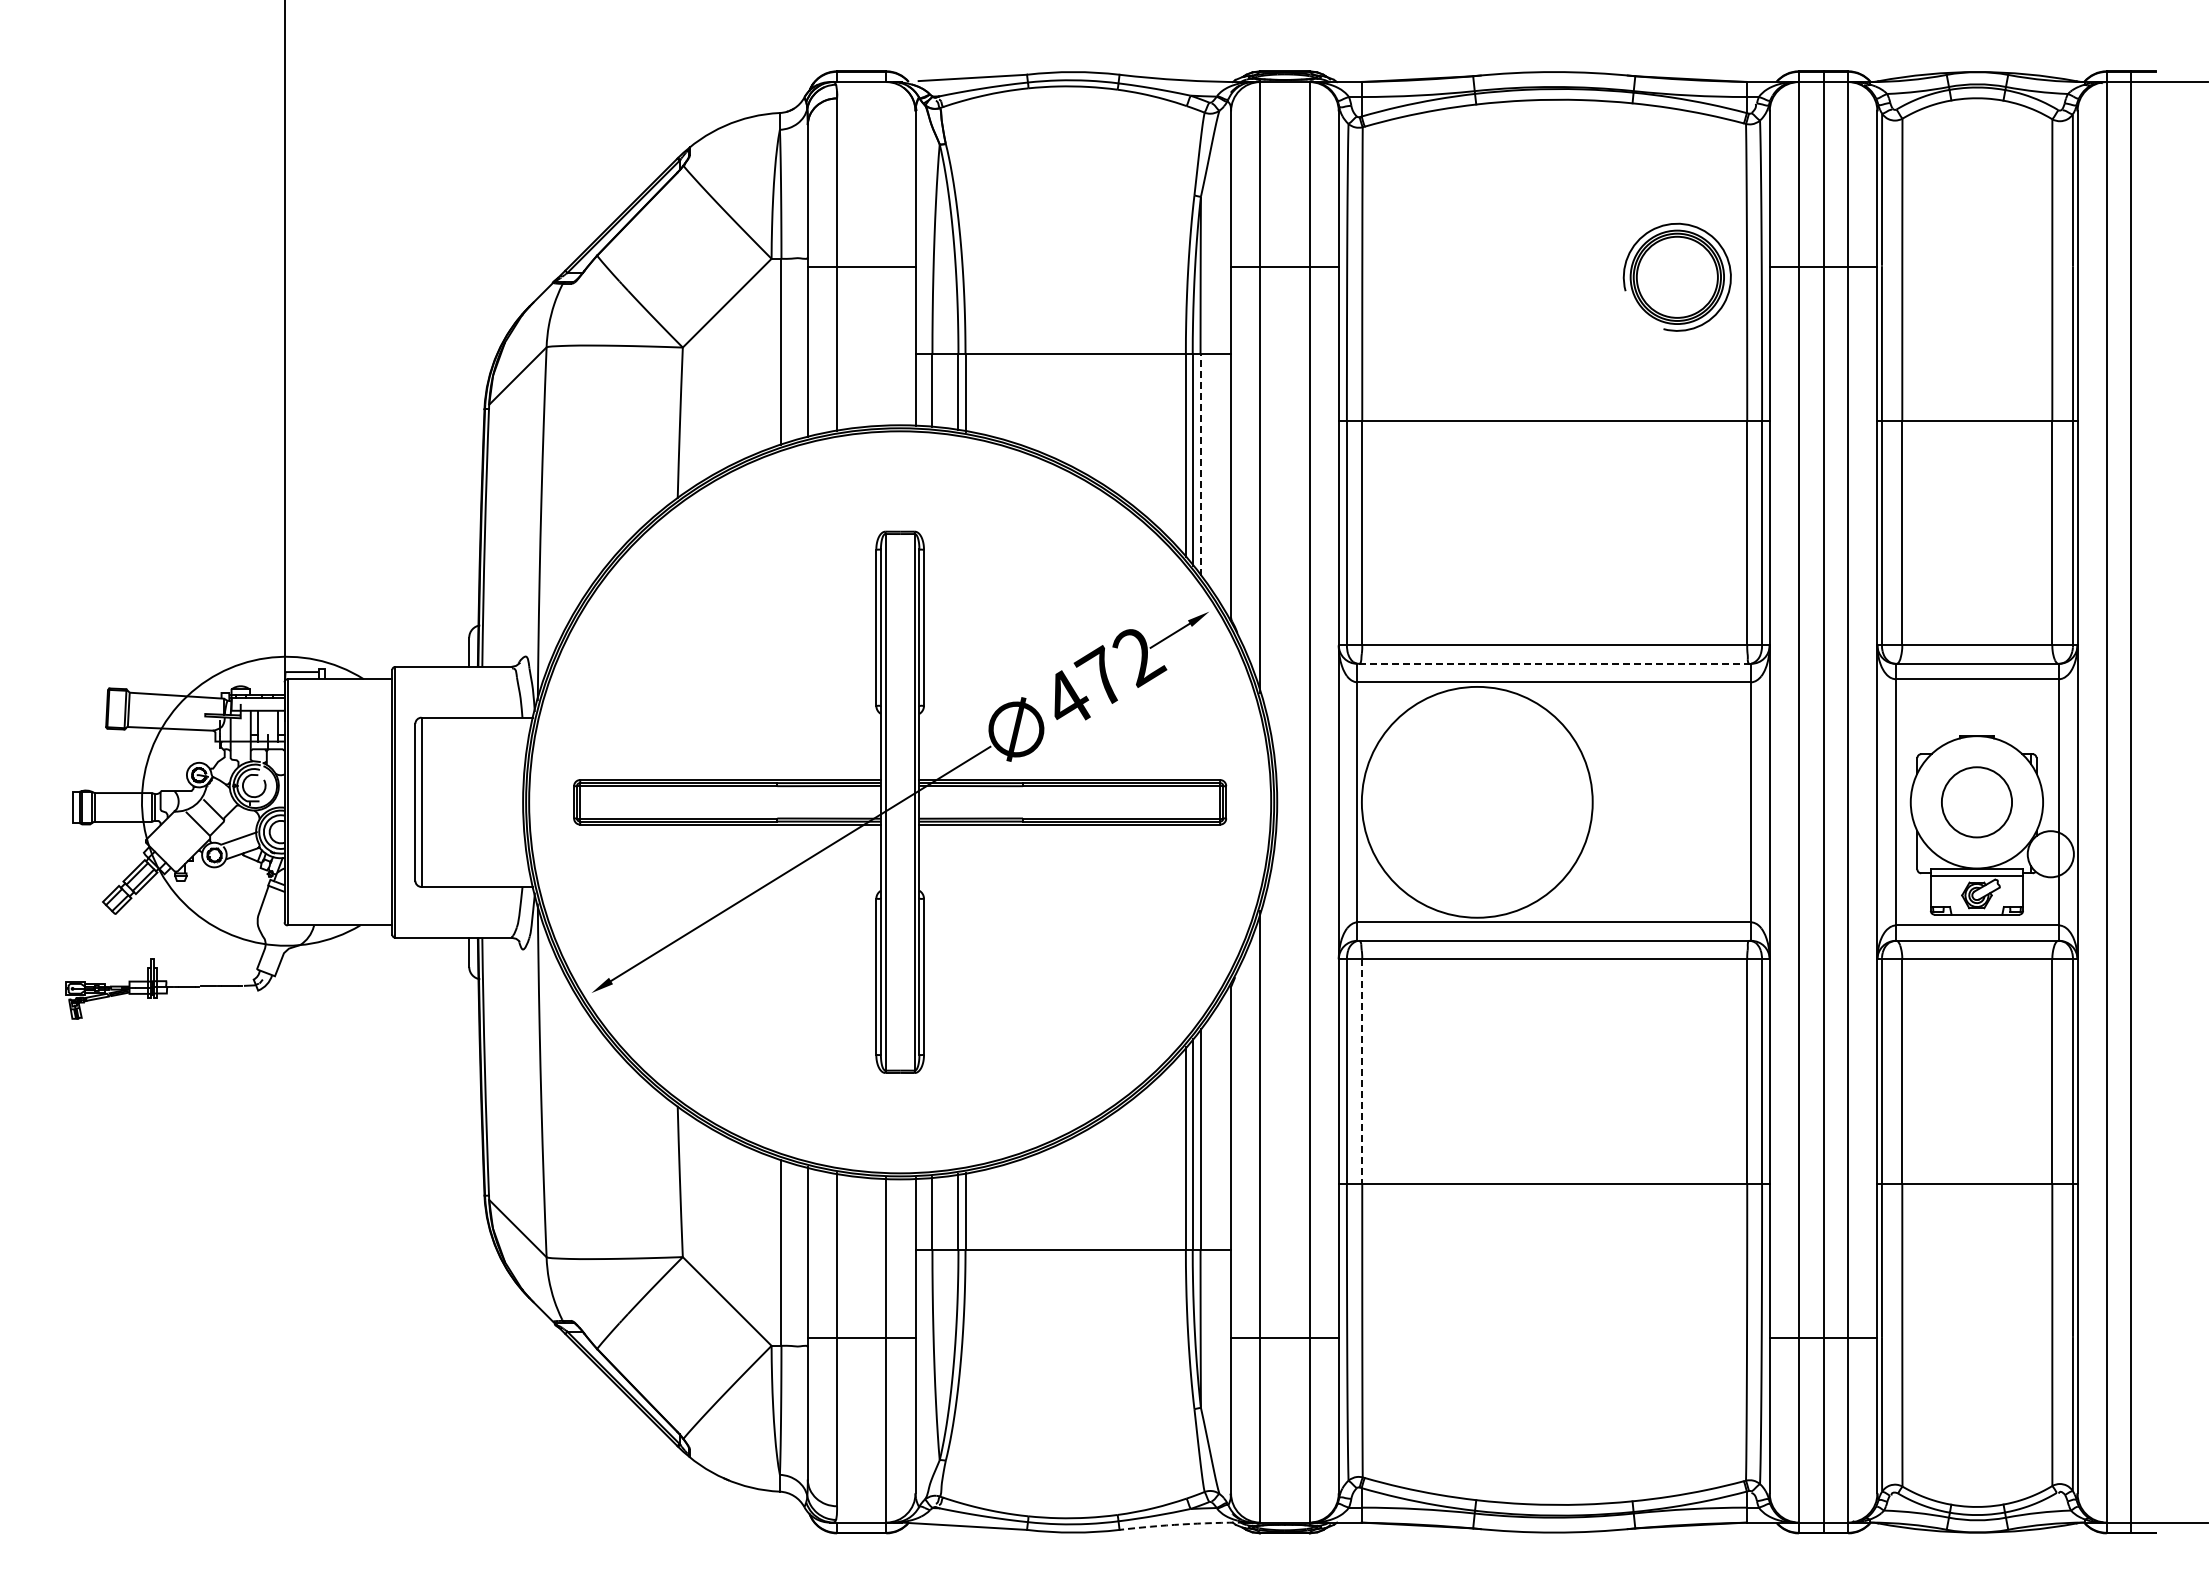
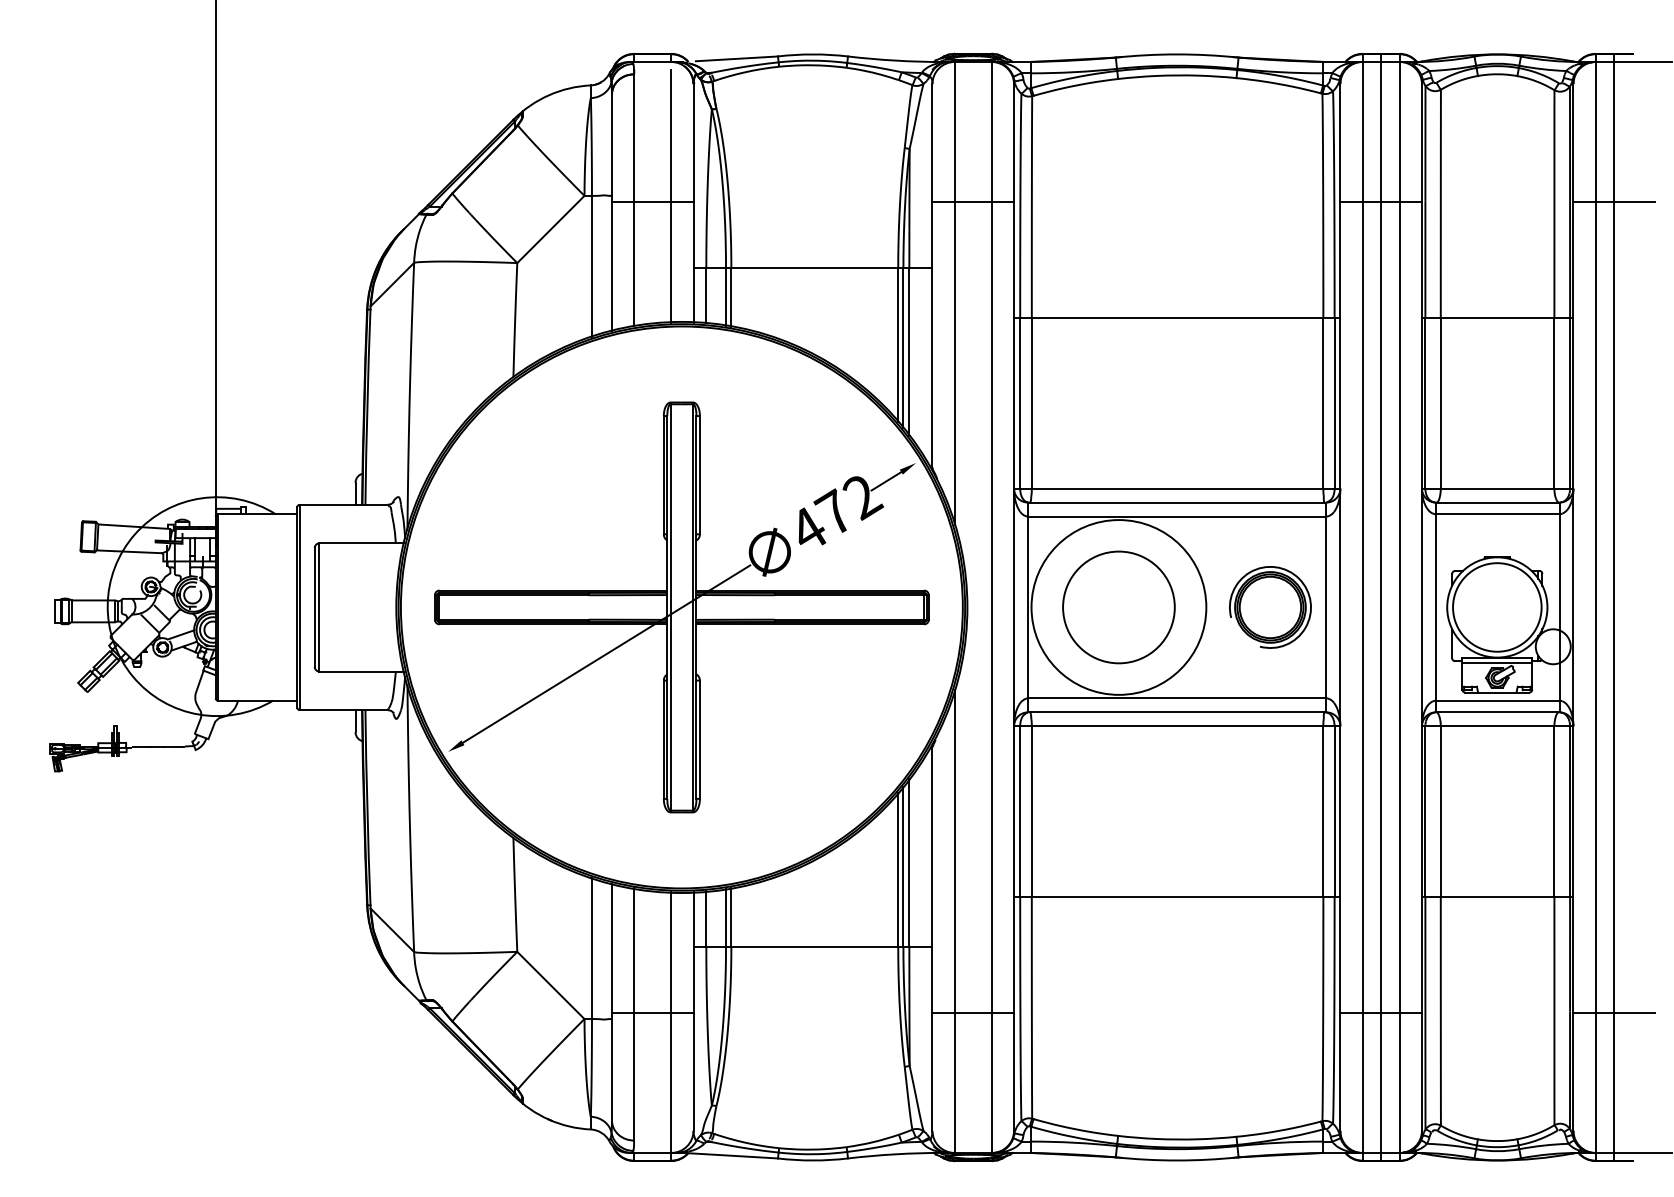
line: (886, 259) -> (671, 196), added
line: (2131, 266) -> (1614, 201), added
part: (1676, 276) -> (1269, 606), moved
line: (1200, 465) -> (909, 352), dashed -> solid
line: (1554, 663) -> (1177, 502), dashed -> solid
circle: (1476, 801) -> (1118, 606), added
circle: (1976, 801) -> (1496, 606), size x1.67
line: (1362, 1072) -> (1032, 812), dashed -> solid
line: (2131, 1337) -> (1614, 1012), added
arc: (1182, 1524) -> (895, 1154), dashed -> solid

